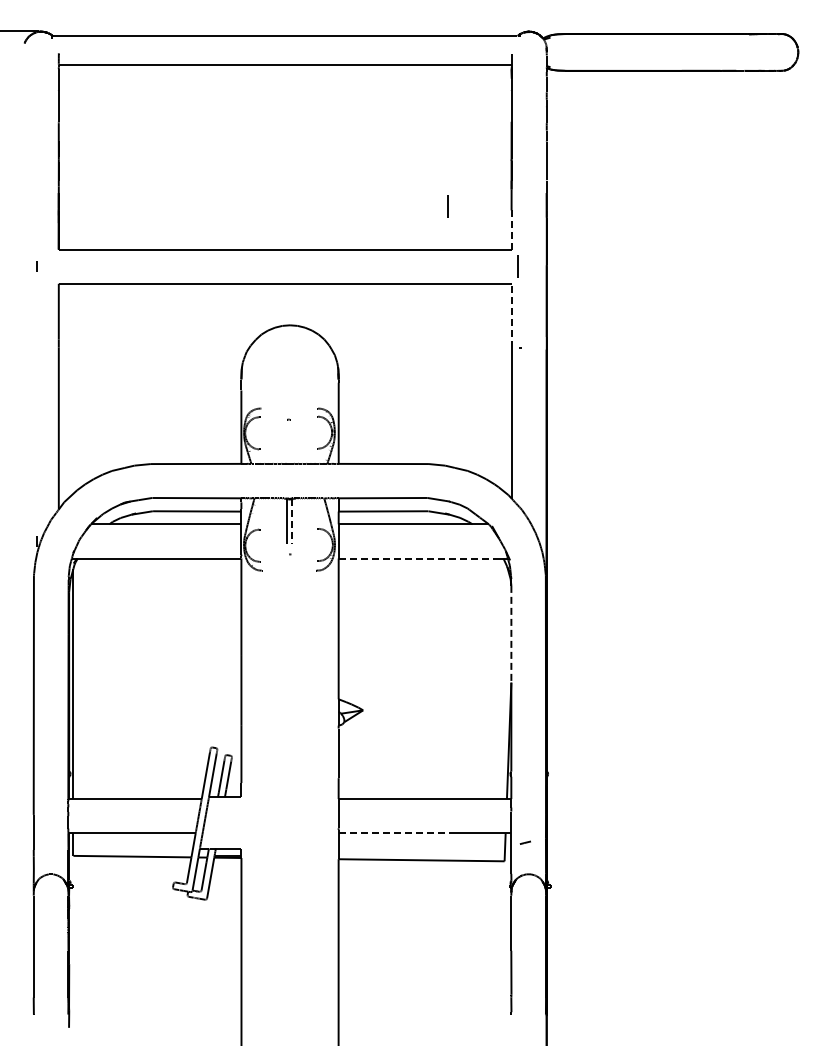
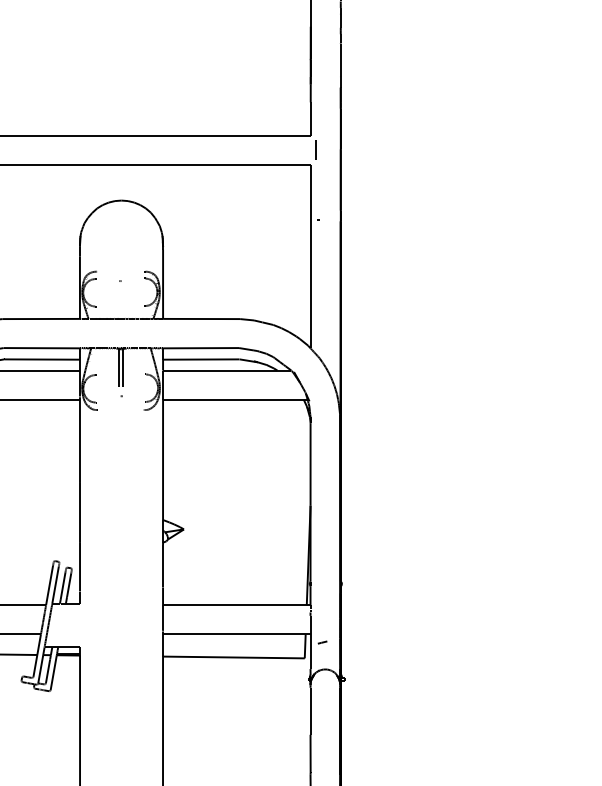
line: (447, 206) -> (256, 99), removed
line: (511, 230) -> (310, 119), dashed -> solid
line: (511, 315) -> (310, 192), dashed -> solid
line: (292, 522) -> (123, 368), dashed -> solid
line: (419, 558) -> (232, 399), dashed -> solid
line: (511, 634) -> (310, 464), dashed -> solid
line: (393, 833) -> (209, 634), dashed -> solid

